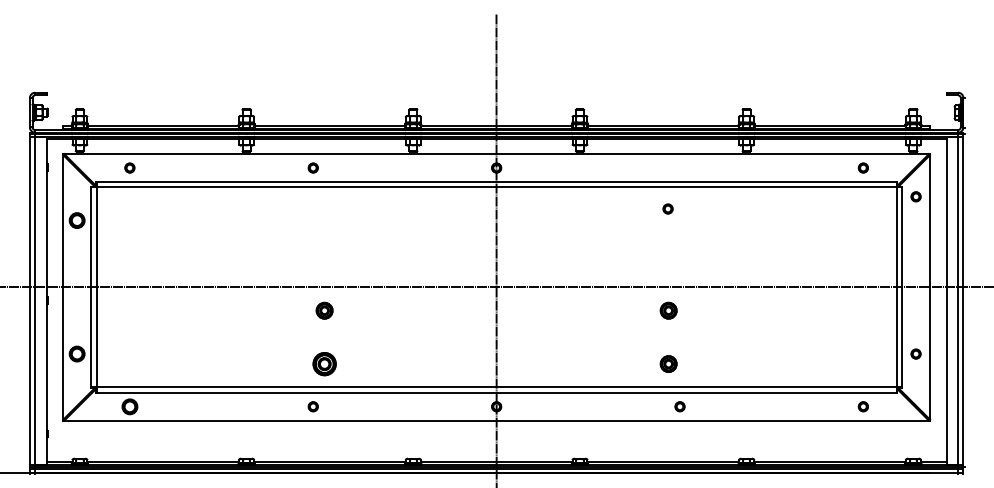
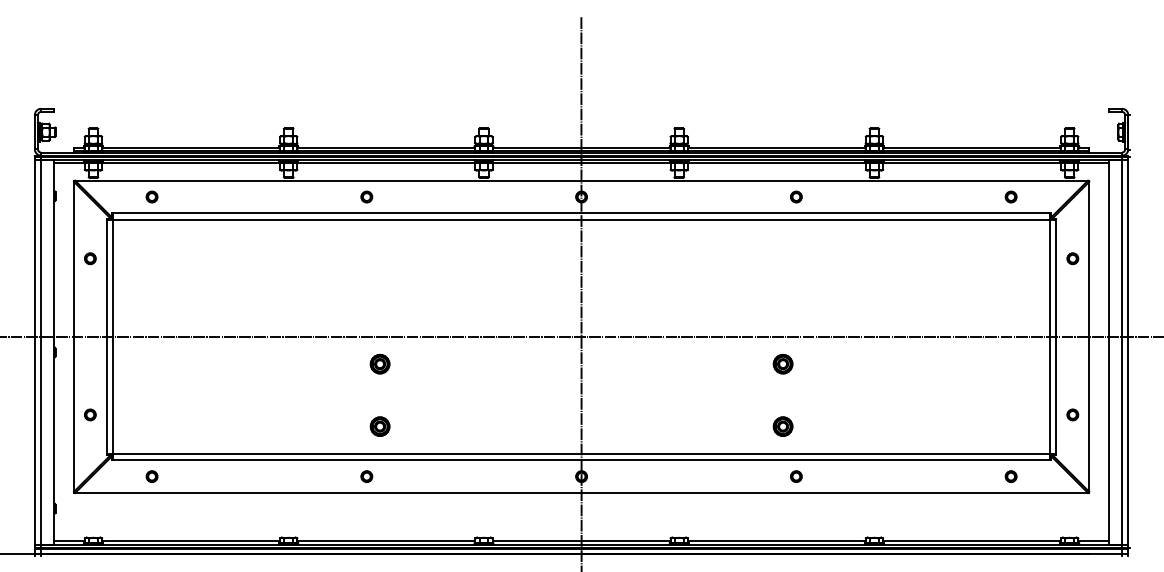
part: (915, 196) -> (1072, 258), moved
part: (668, 208) -> (796, 196), moved
part: (77, 220) -> (90, 258), size x0.62
part: (77, 353) -> (90, 414), size x0.62
part: (324, 363) -> (379, 426), size x0.71
part: (129, 406) -> (151, 476), size x0.62

